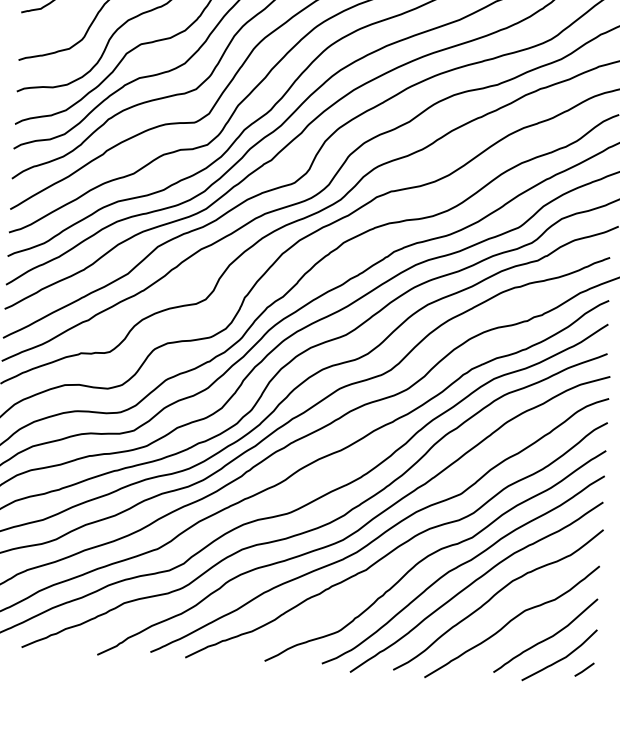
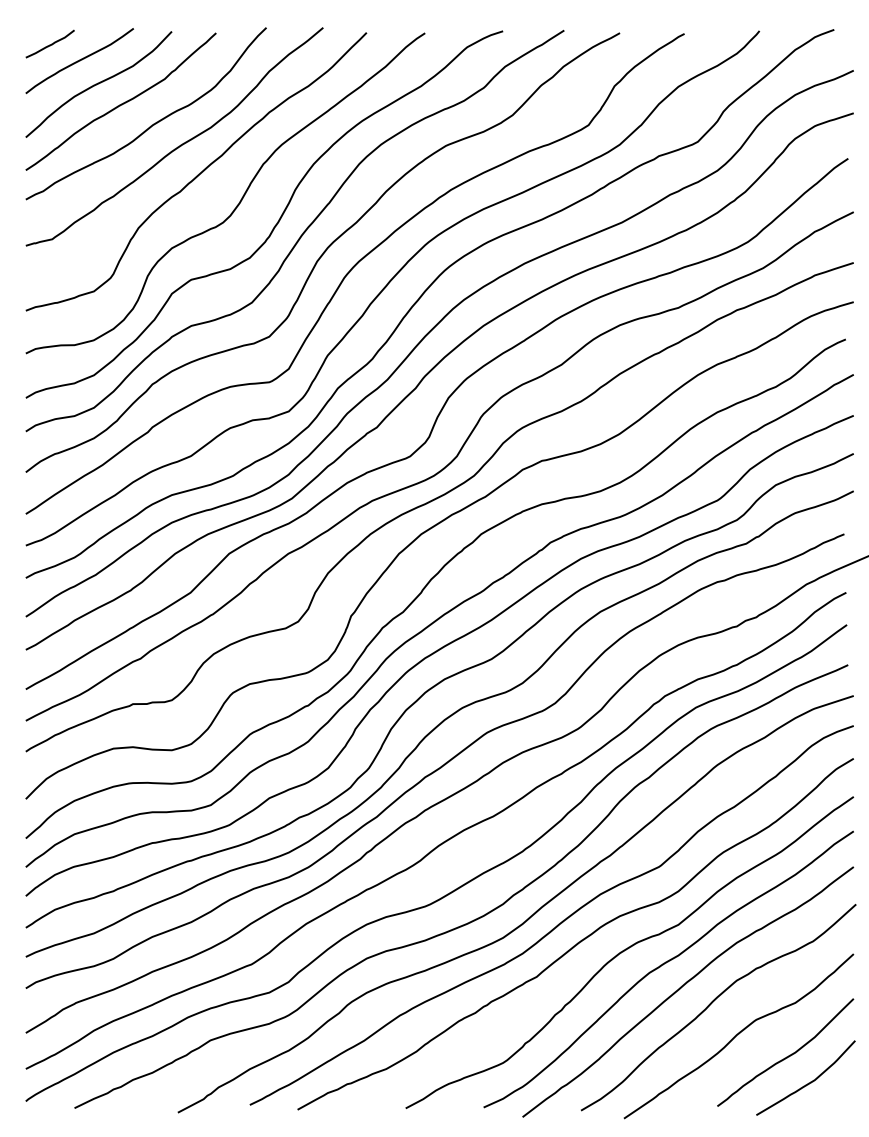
line: (584, 669) -> (840, 1095), removed

